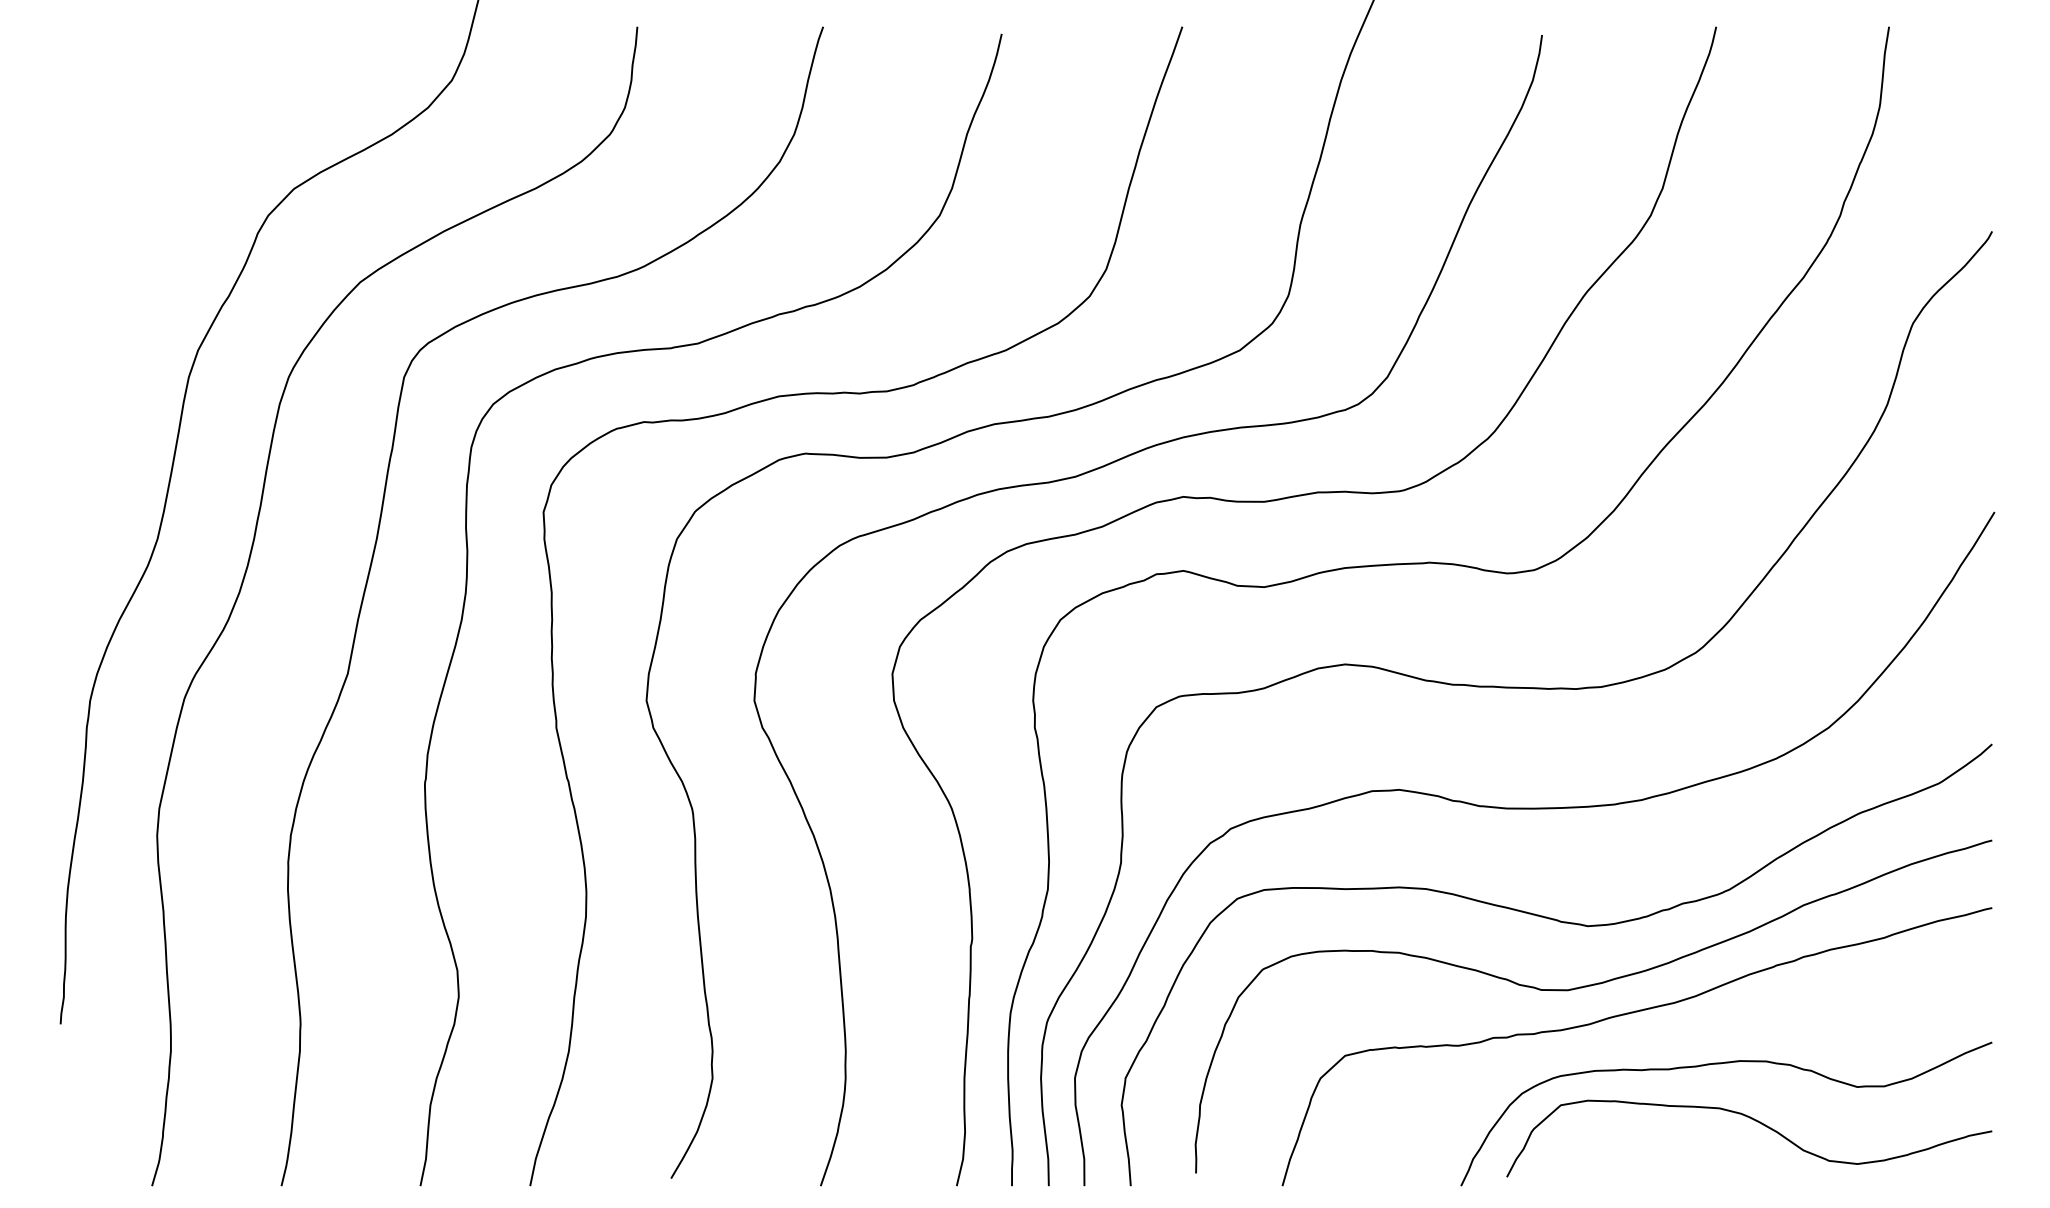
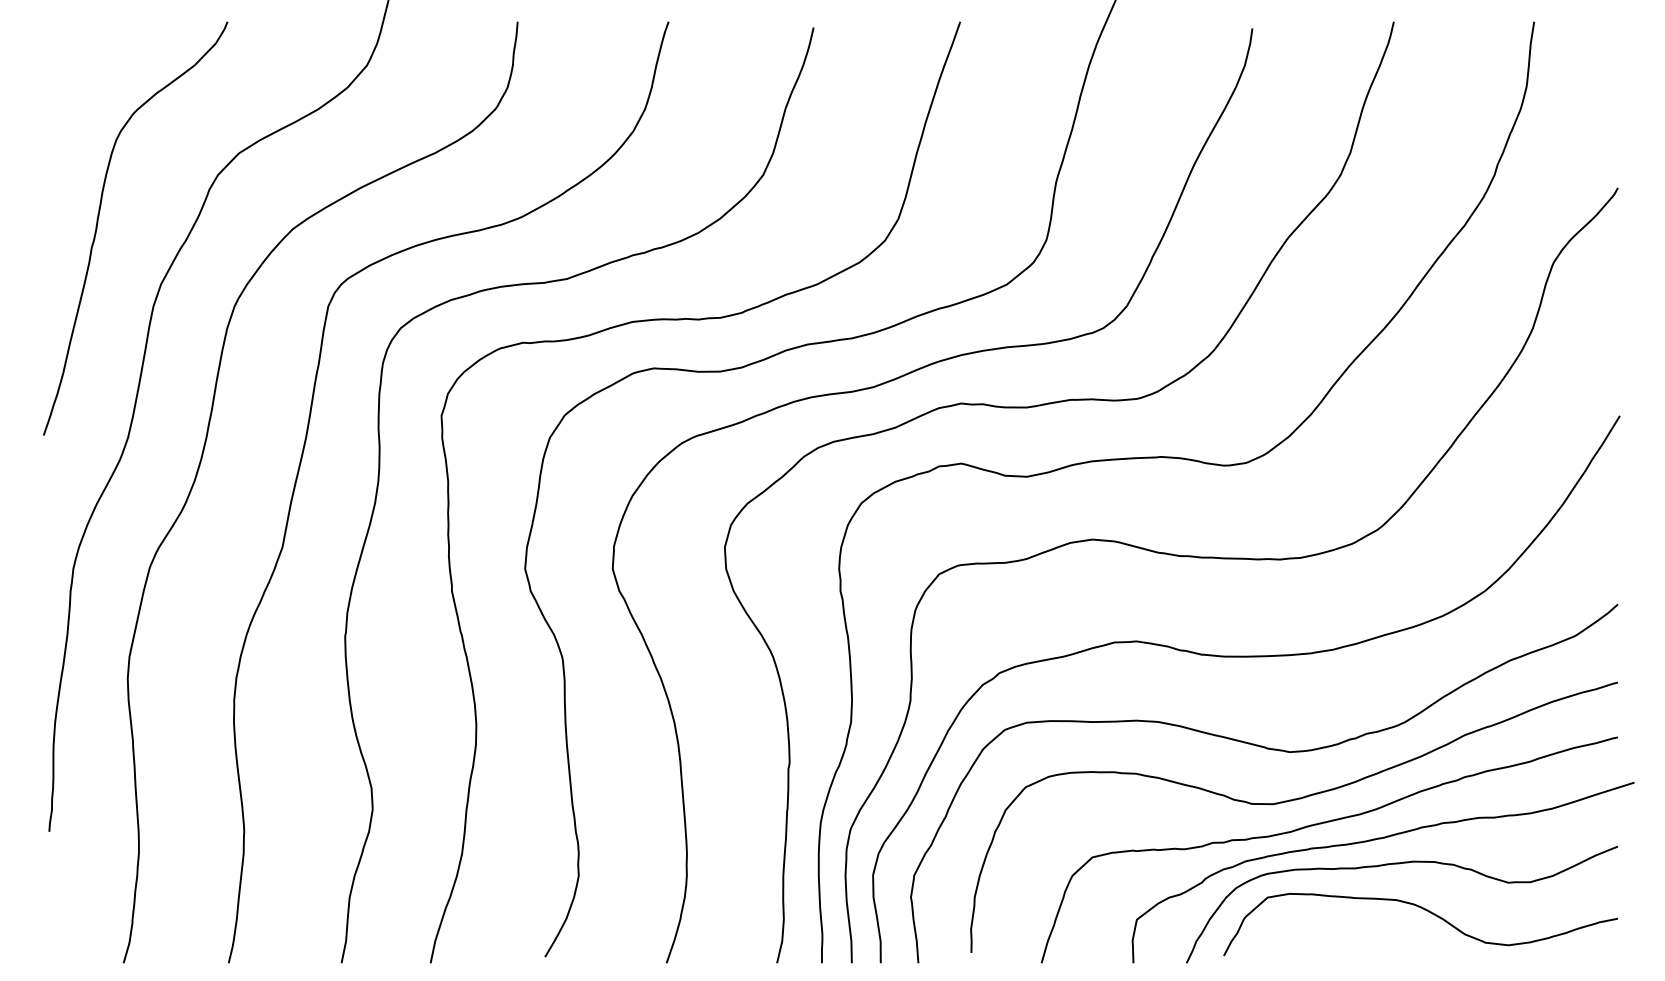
curve: (121, 275) -> (98, 223), added
curve: (1693, 1034) -> (1375, 840), added

